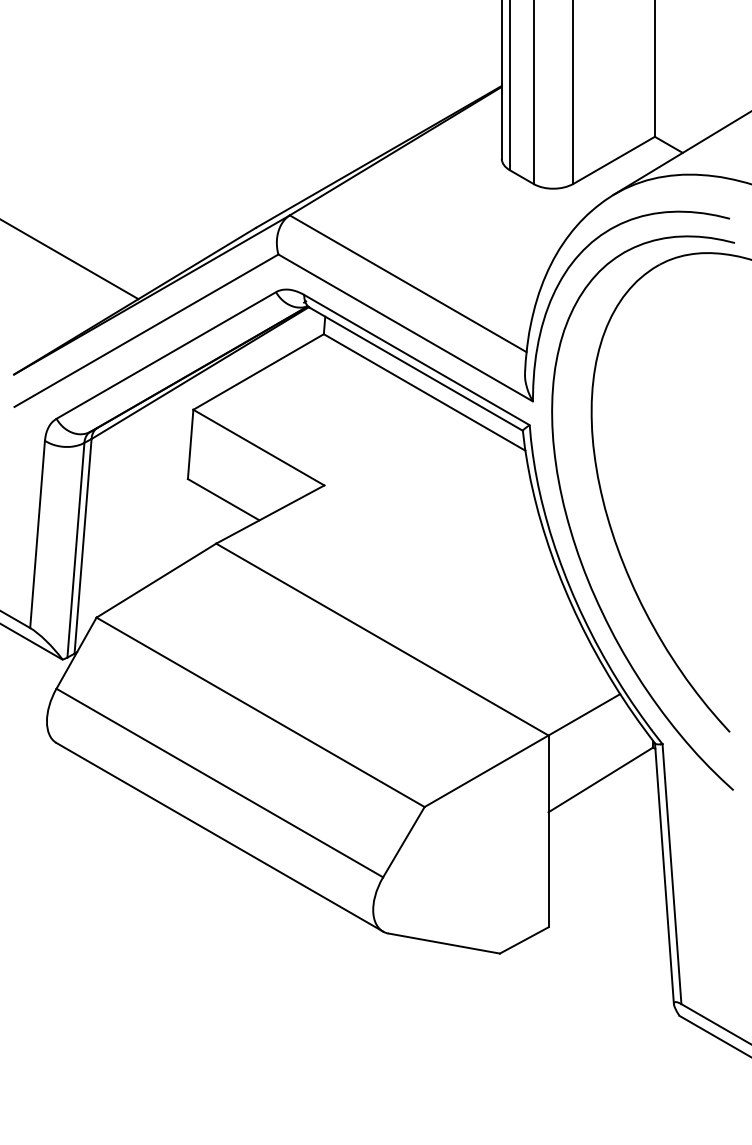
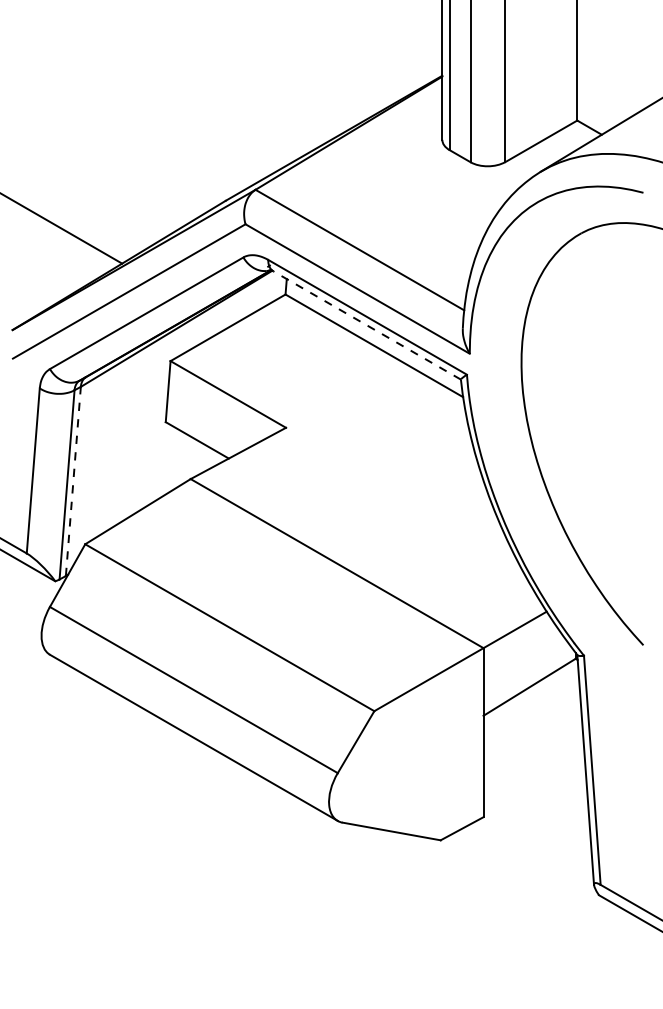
line: (415, 369) -> (366, 325), solid -> dashed
curve: (573, 535) -> (505, 471), removed
line: (83, 546) -> (73, 481), solid -> dashed

